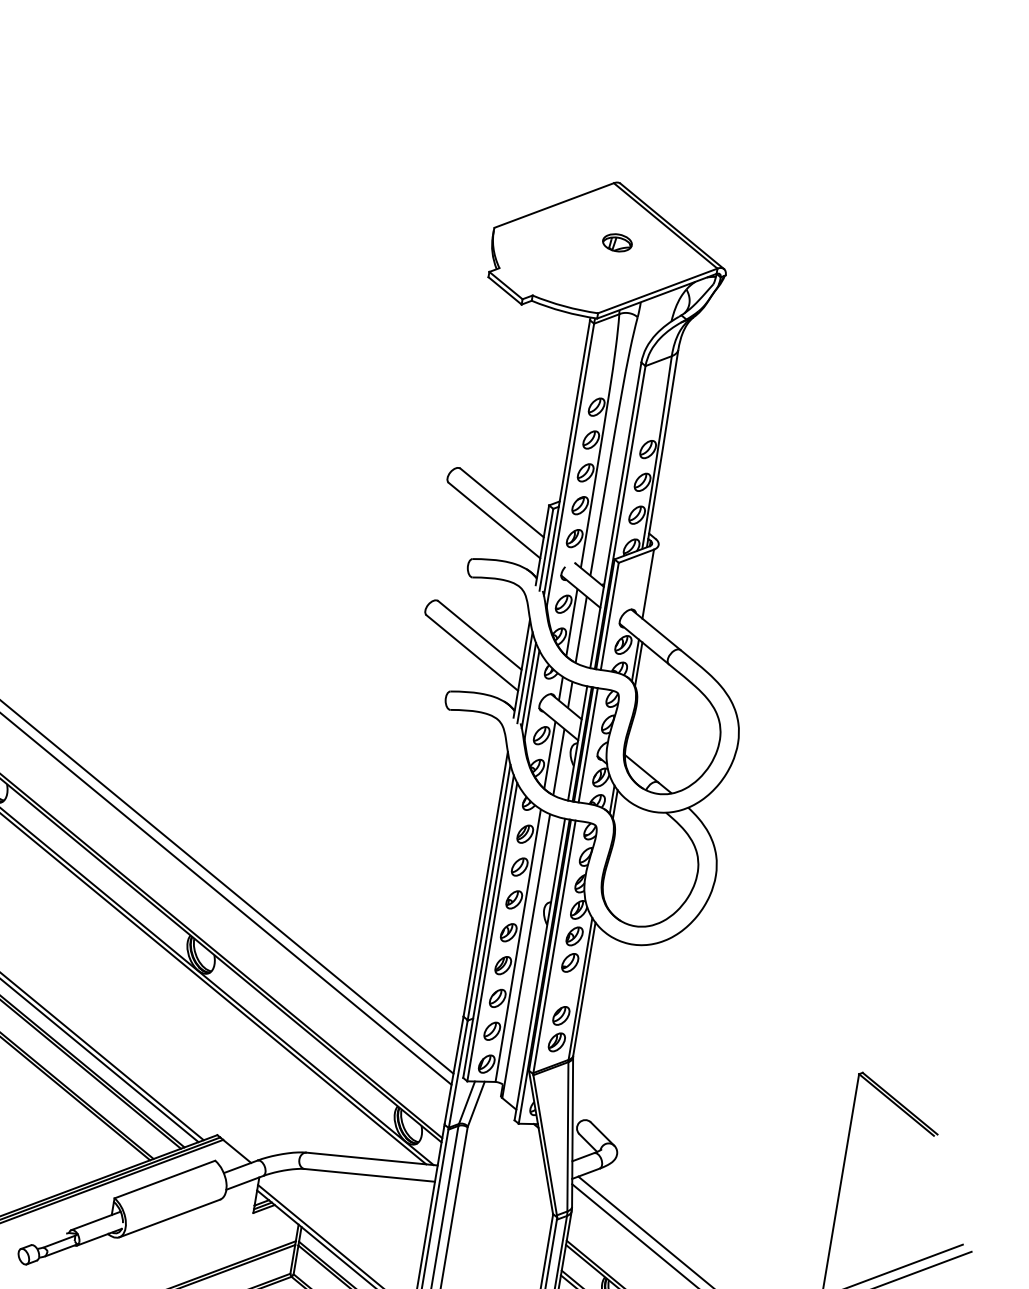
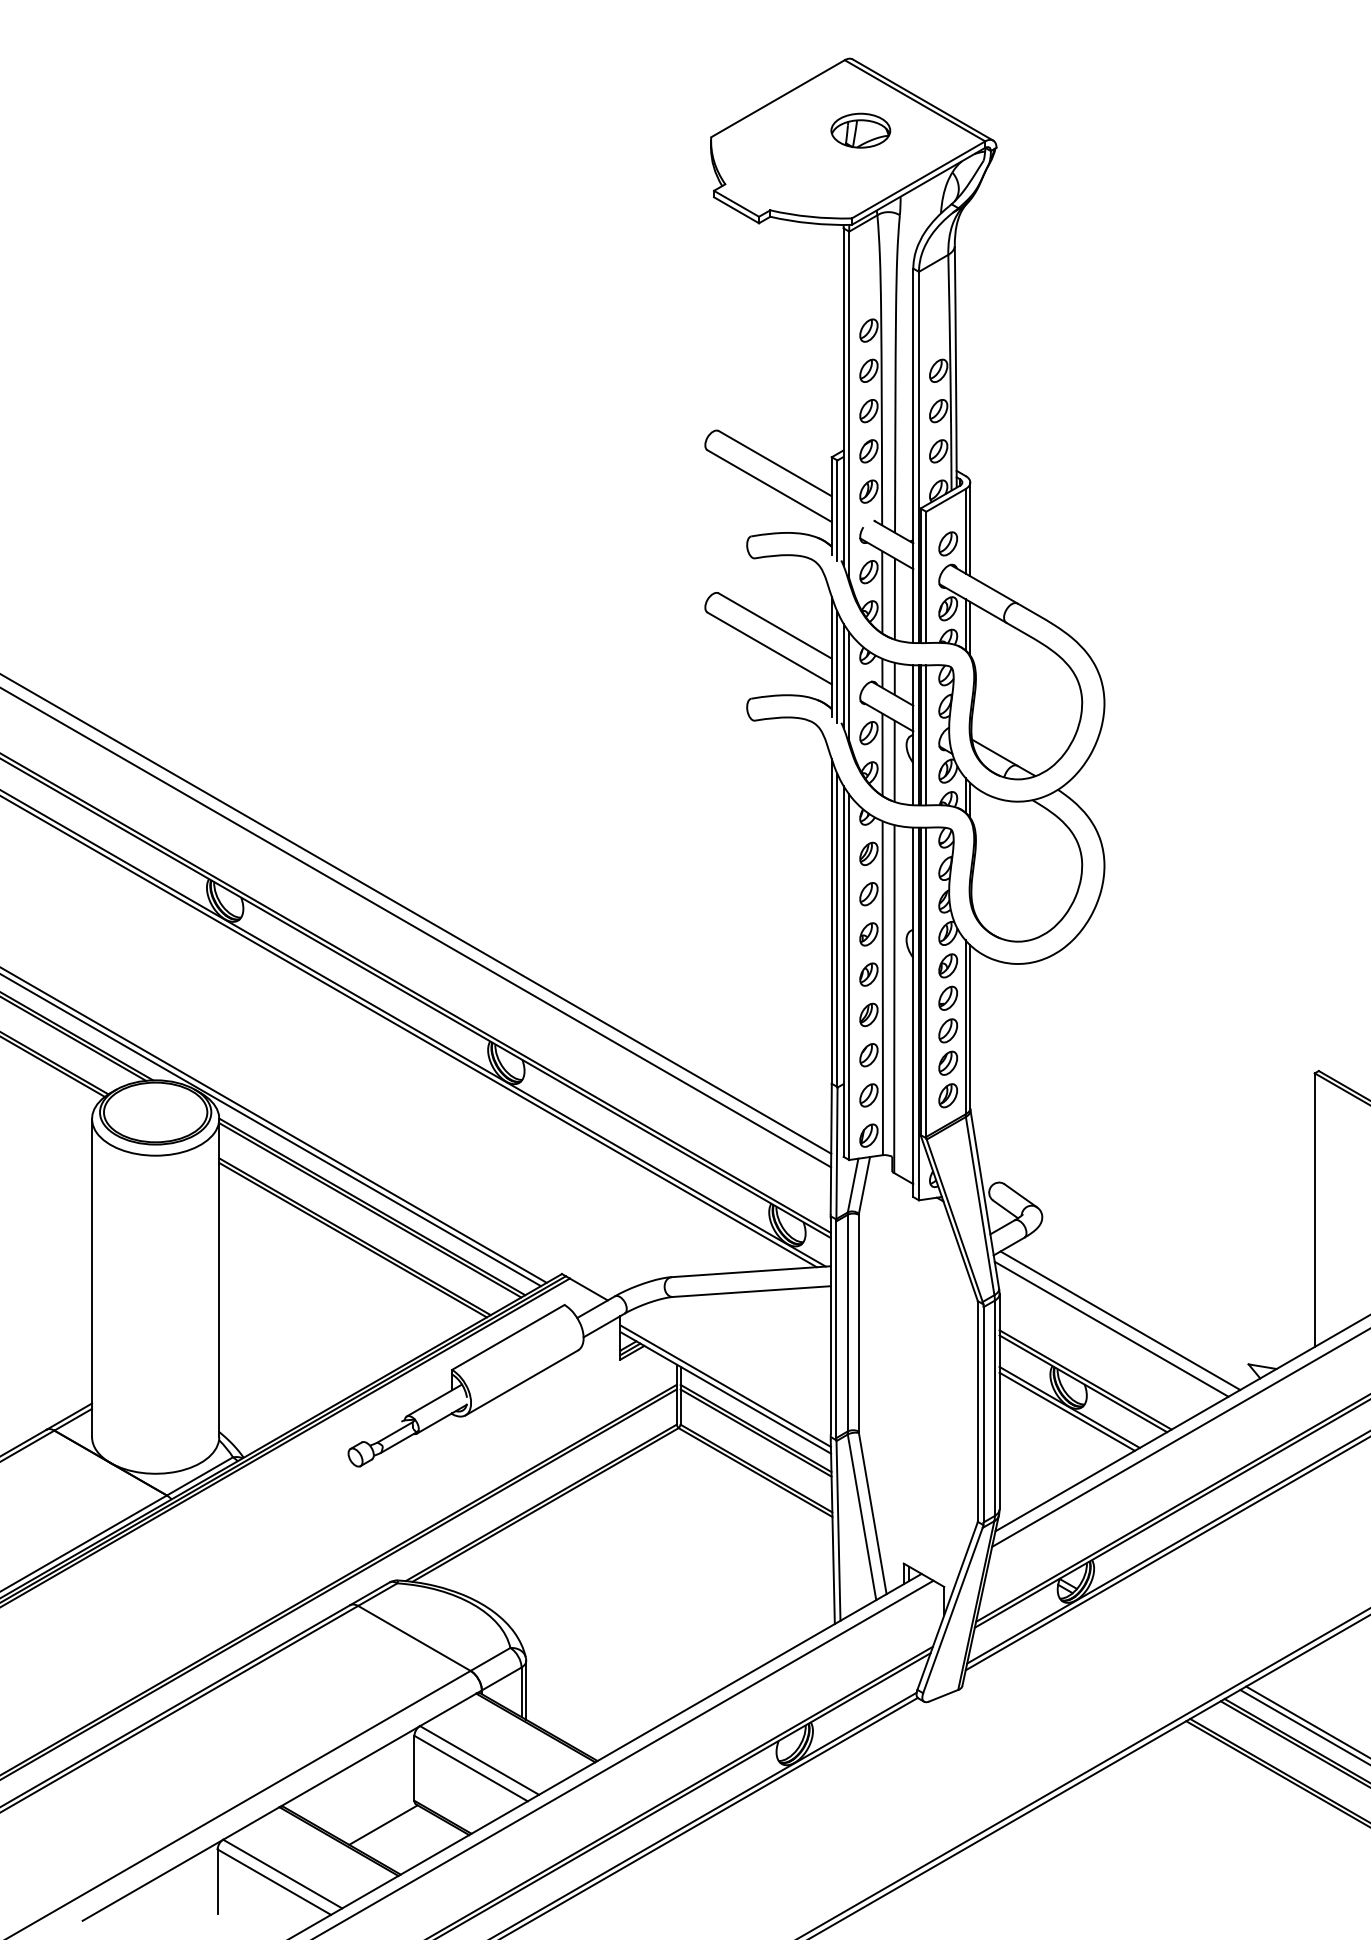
part: (617, 242) -> (860, 130), size x1.67
line: (652, 583) -> (970, 529), added
part: (631, 591) -> (947, 543), added
part: (565, 989) -> (947, 1030), added

